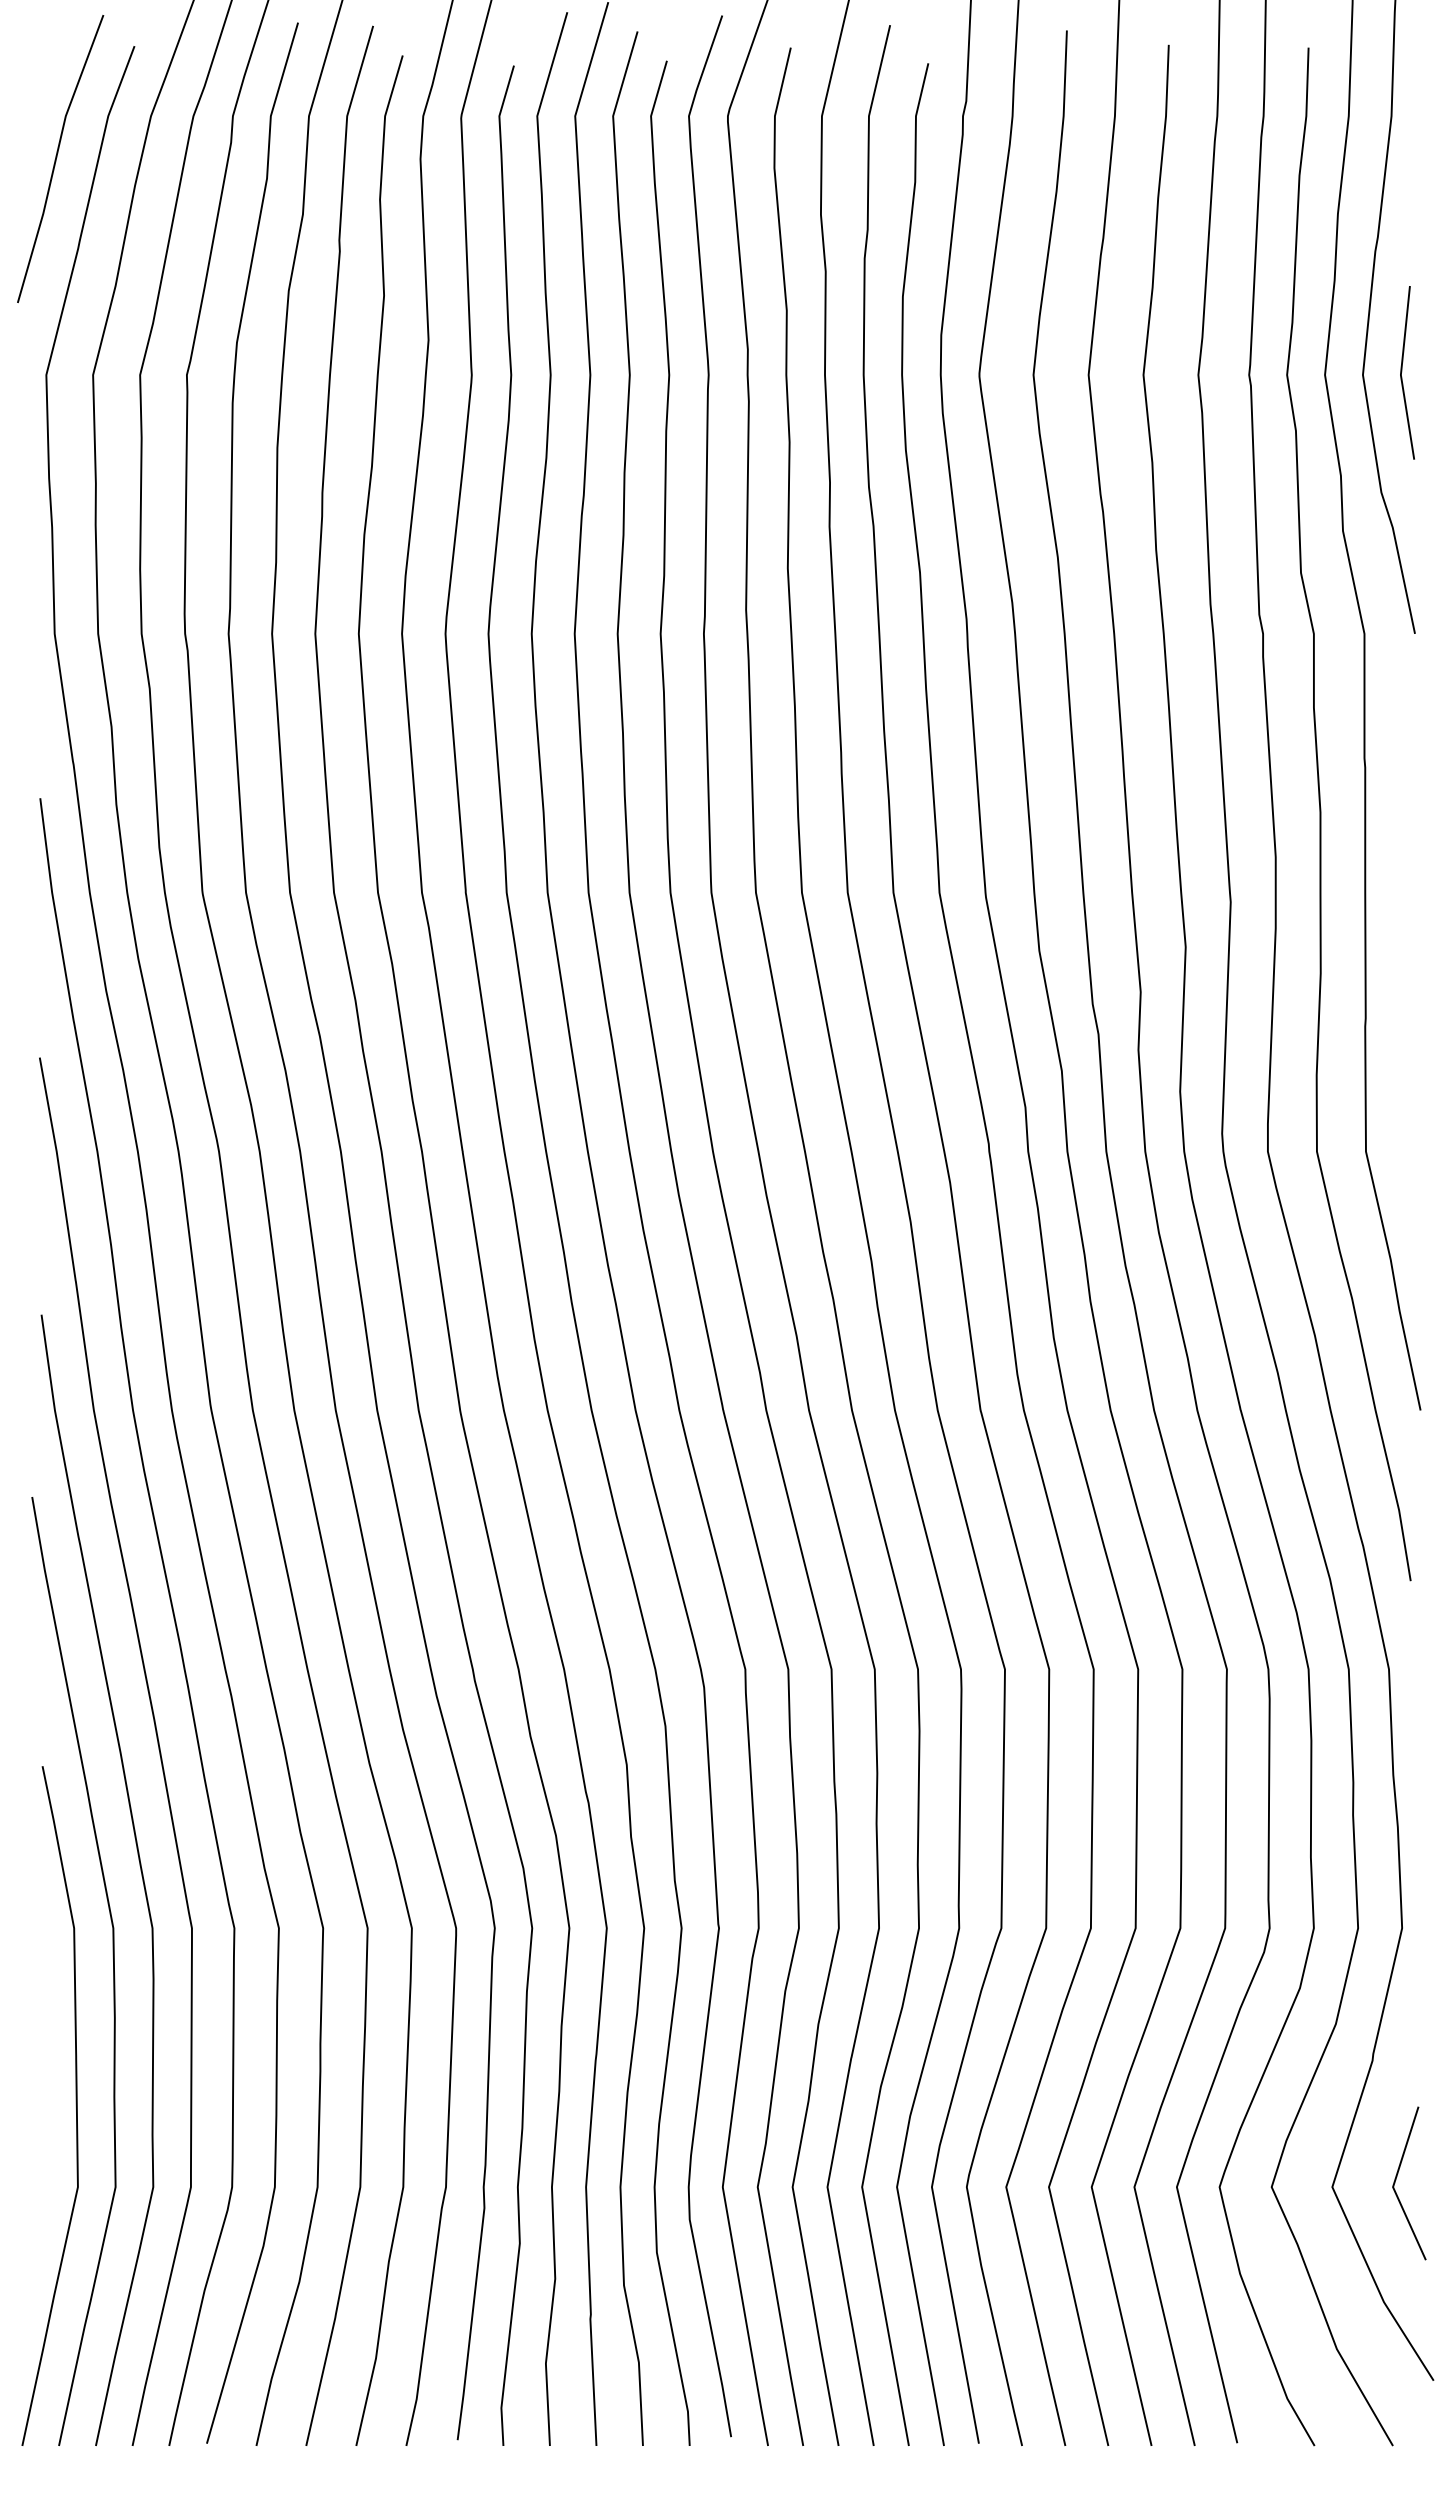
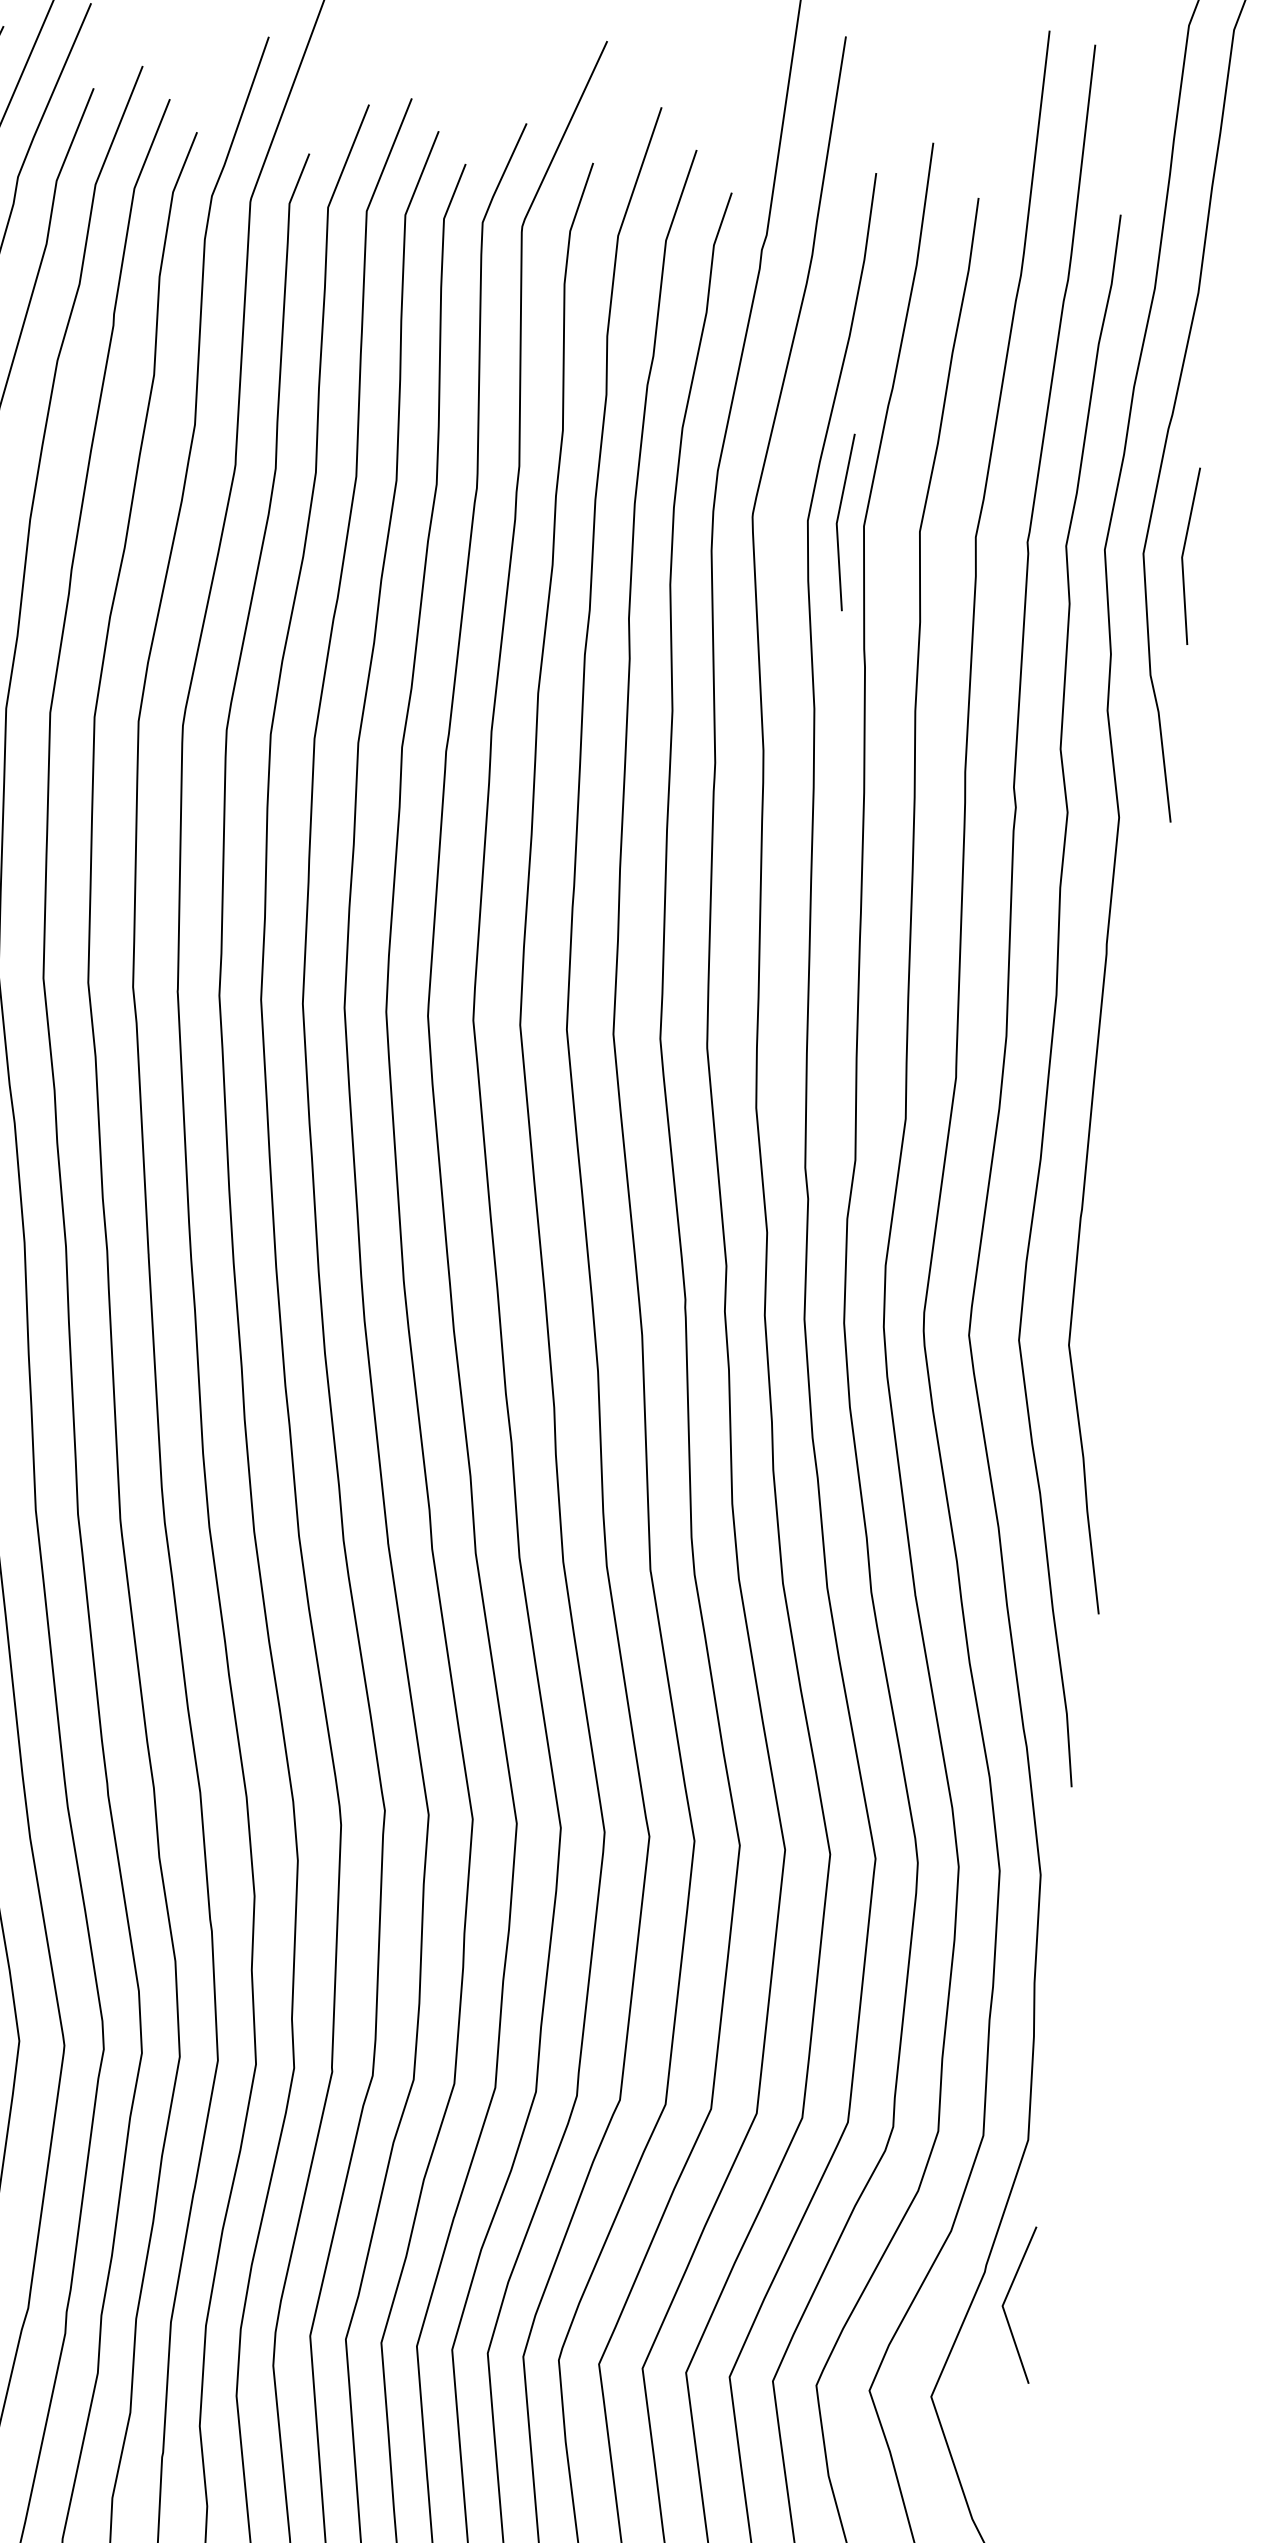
line: (1063, 371) -> (838, 520), added
line: (1396, 2180) -> (1006, 2299), moved

